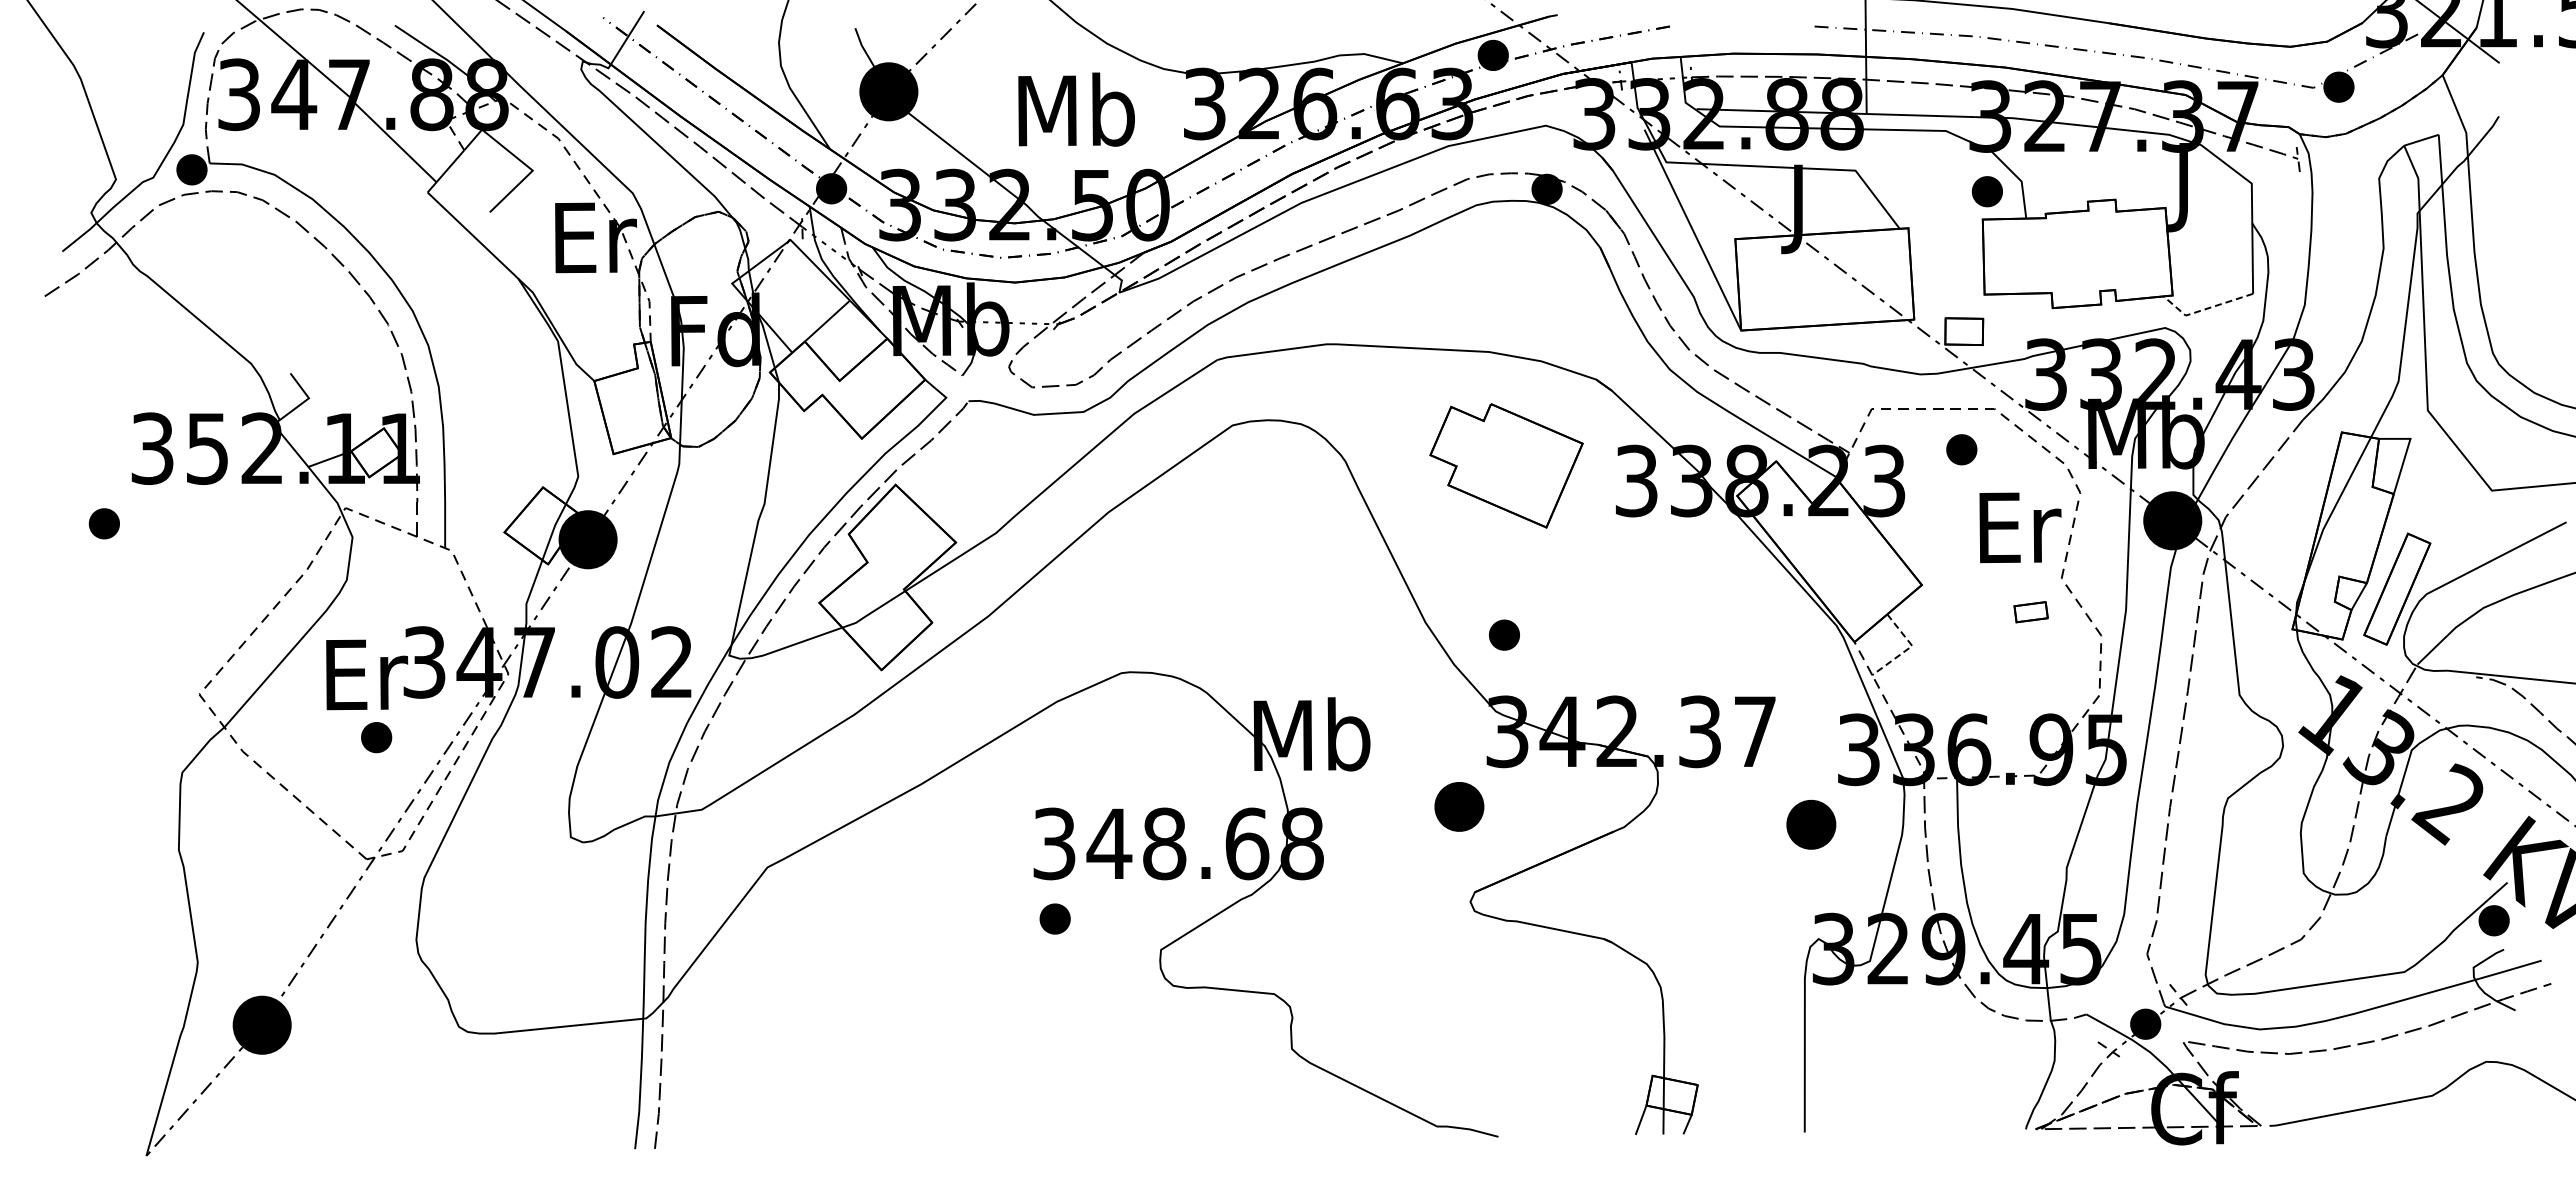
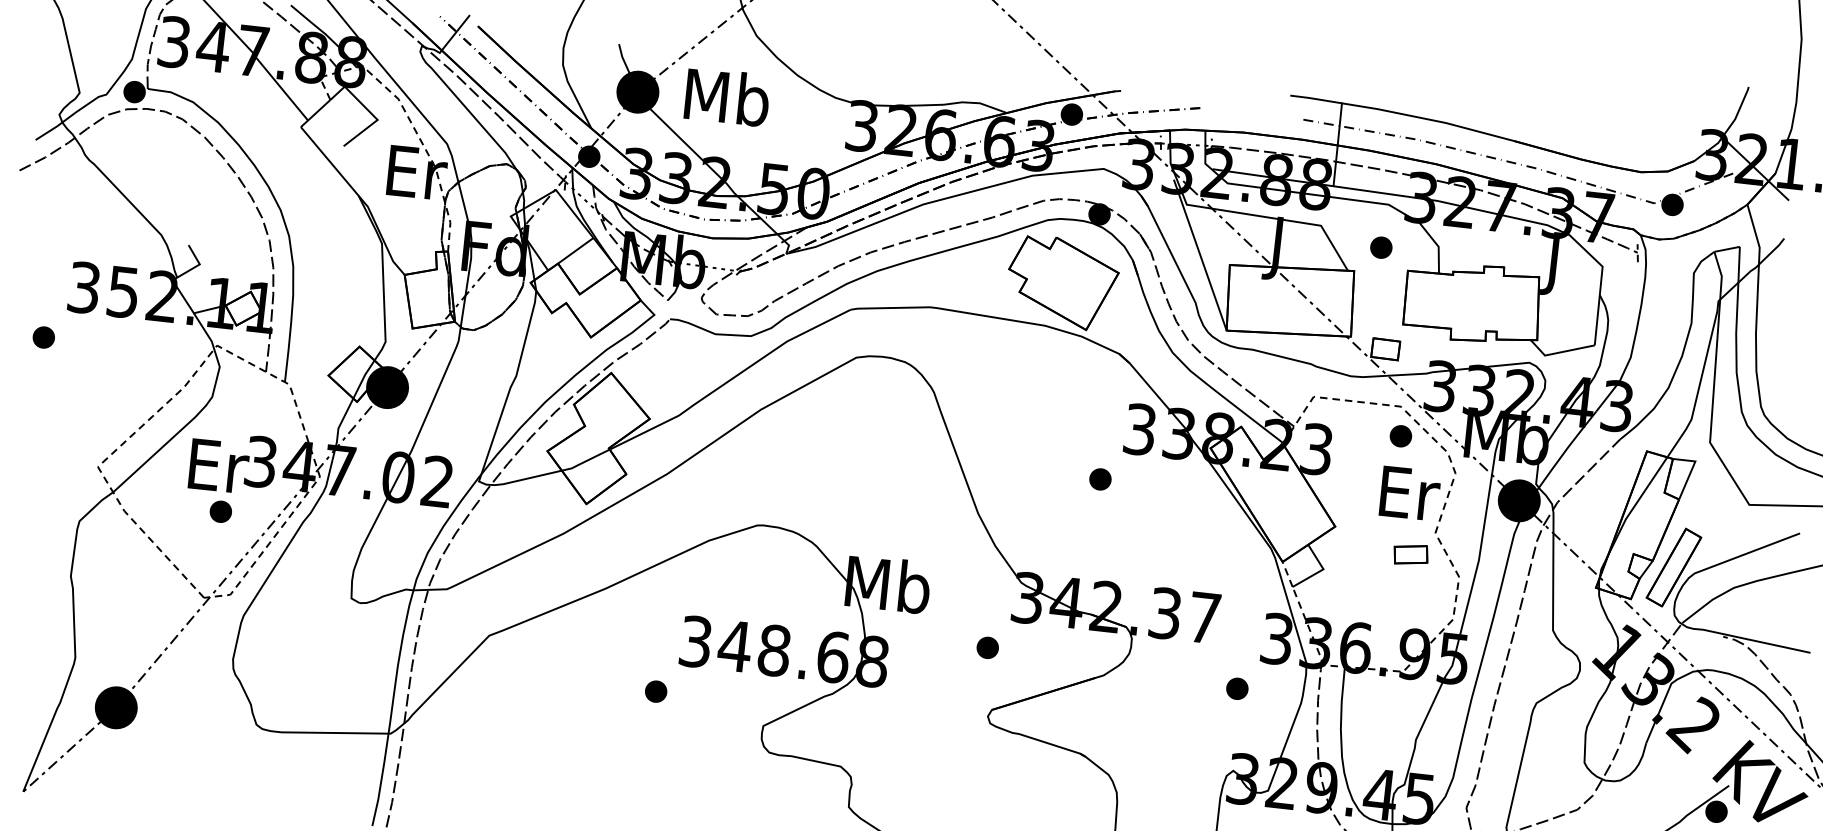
text: (1076, 109) -> (727, 96), moved
part: (1986, 191) -> (1380, 247), moved
line: (2204, 309) -> (1558, 352), dashed -> solid
part: (1961, 449) -> (1400, 436), moved
part: (1506, 465) -> (1062, 282), moved
part: (2030, 611) -> (1410, 554), size x1.43
part: (1504, 634) -> (1100, 478), moved
line: (1909, 648) -> (1321, 570), dashed -> solid
part: (1459, 806) -> (987, 647), size x0.62
part: (1811, 824) -> (1237, 688), size x0.62
part: (1054, 918) -> (655, 691), moved

